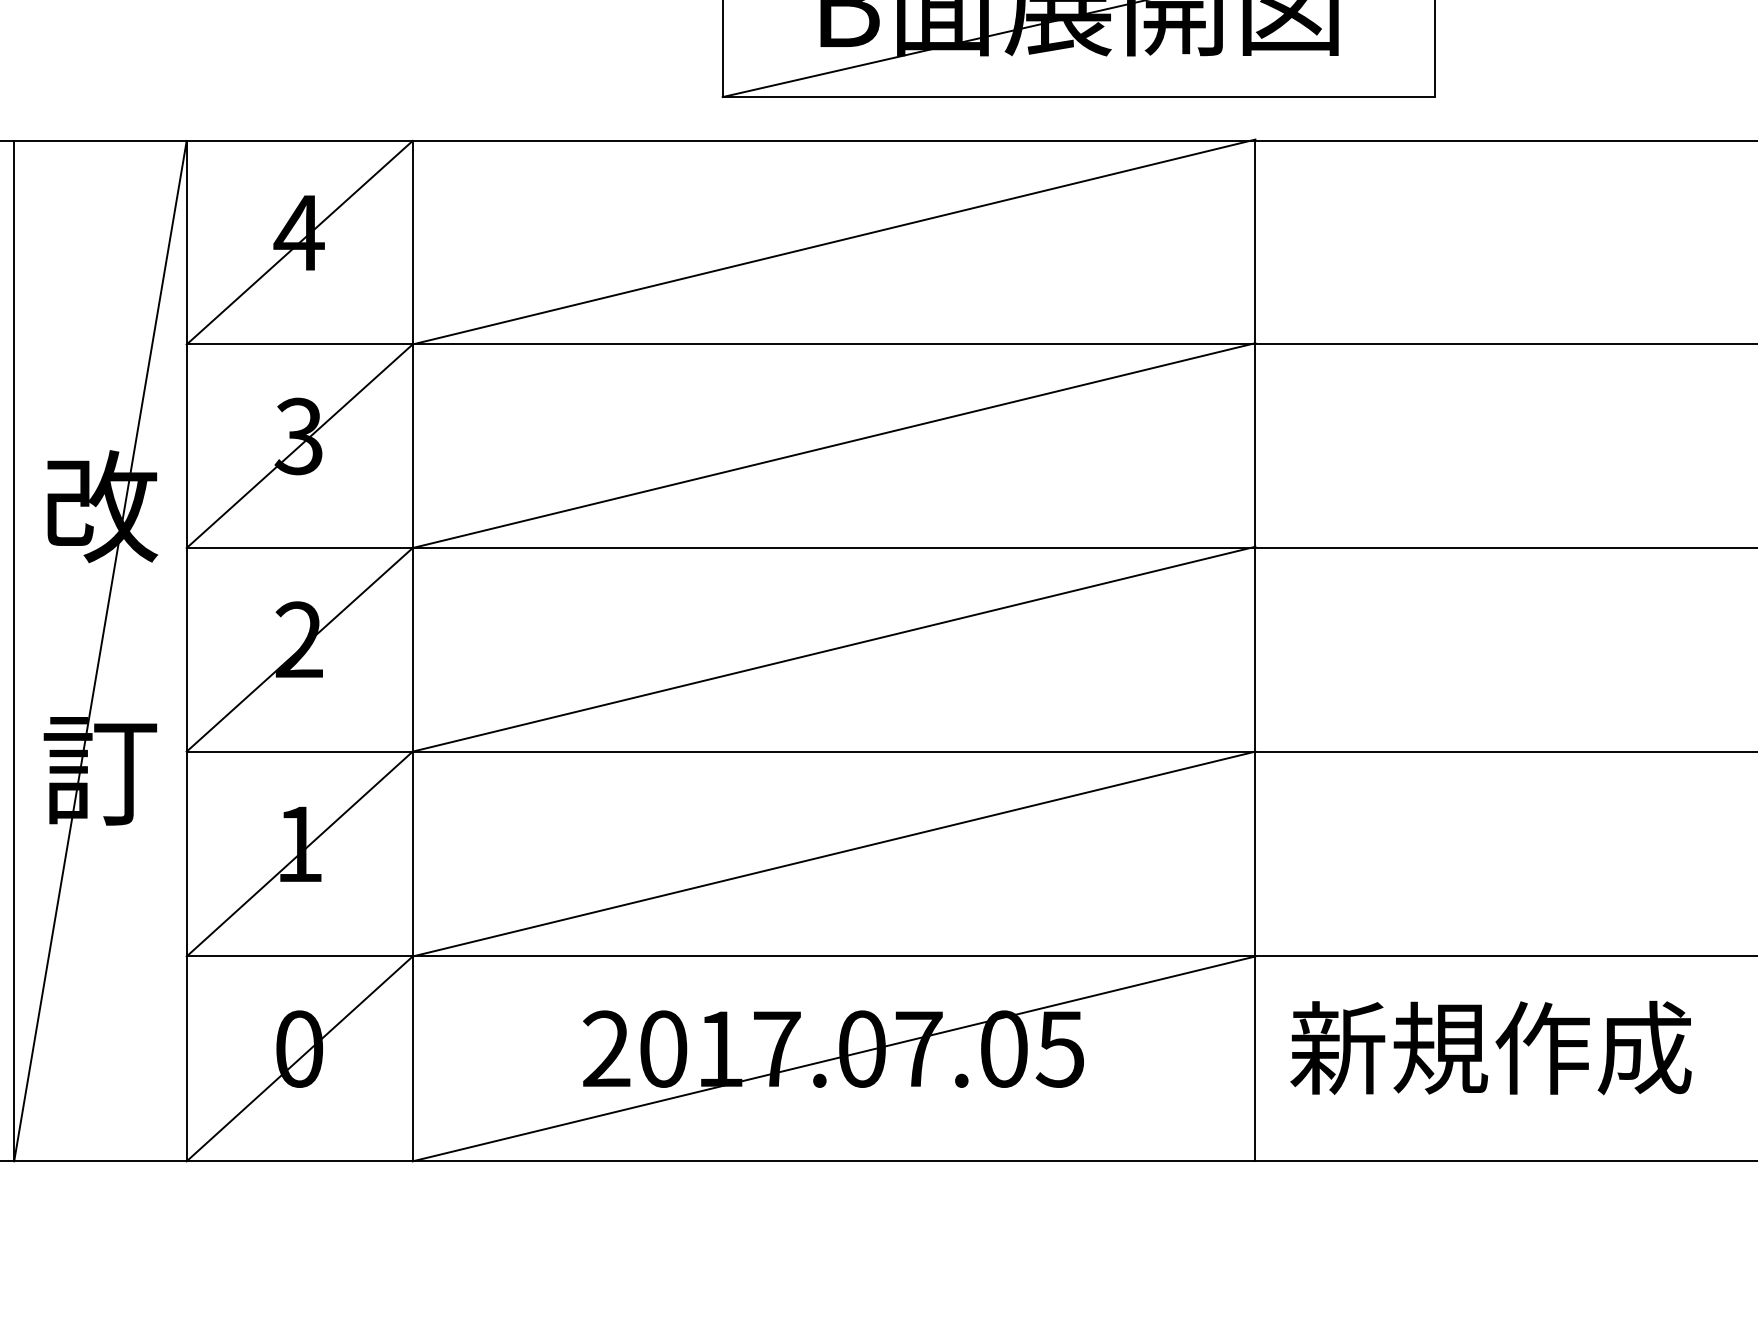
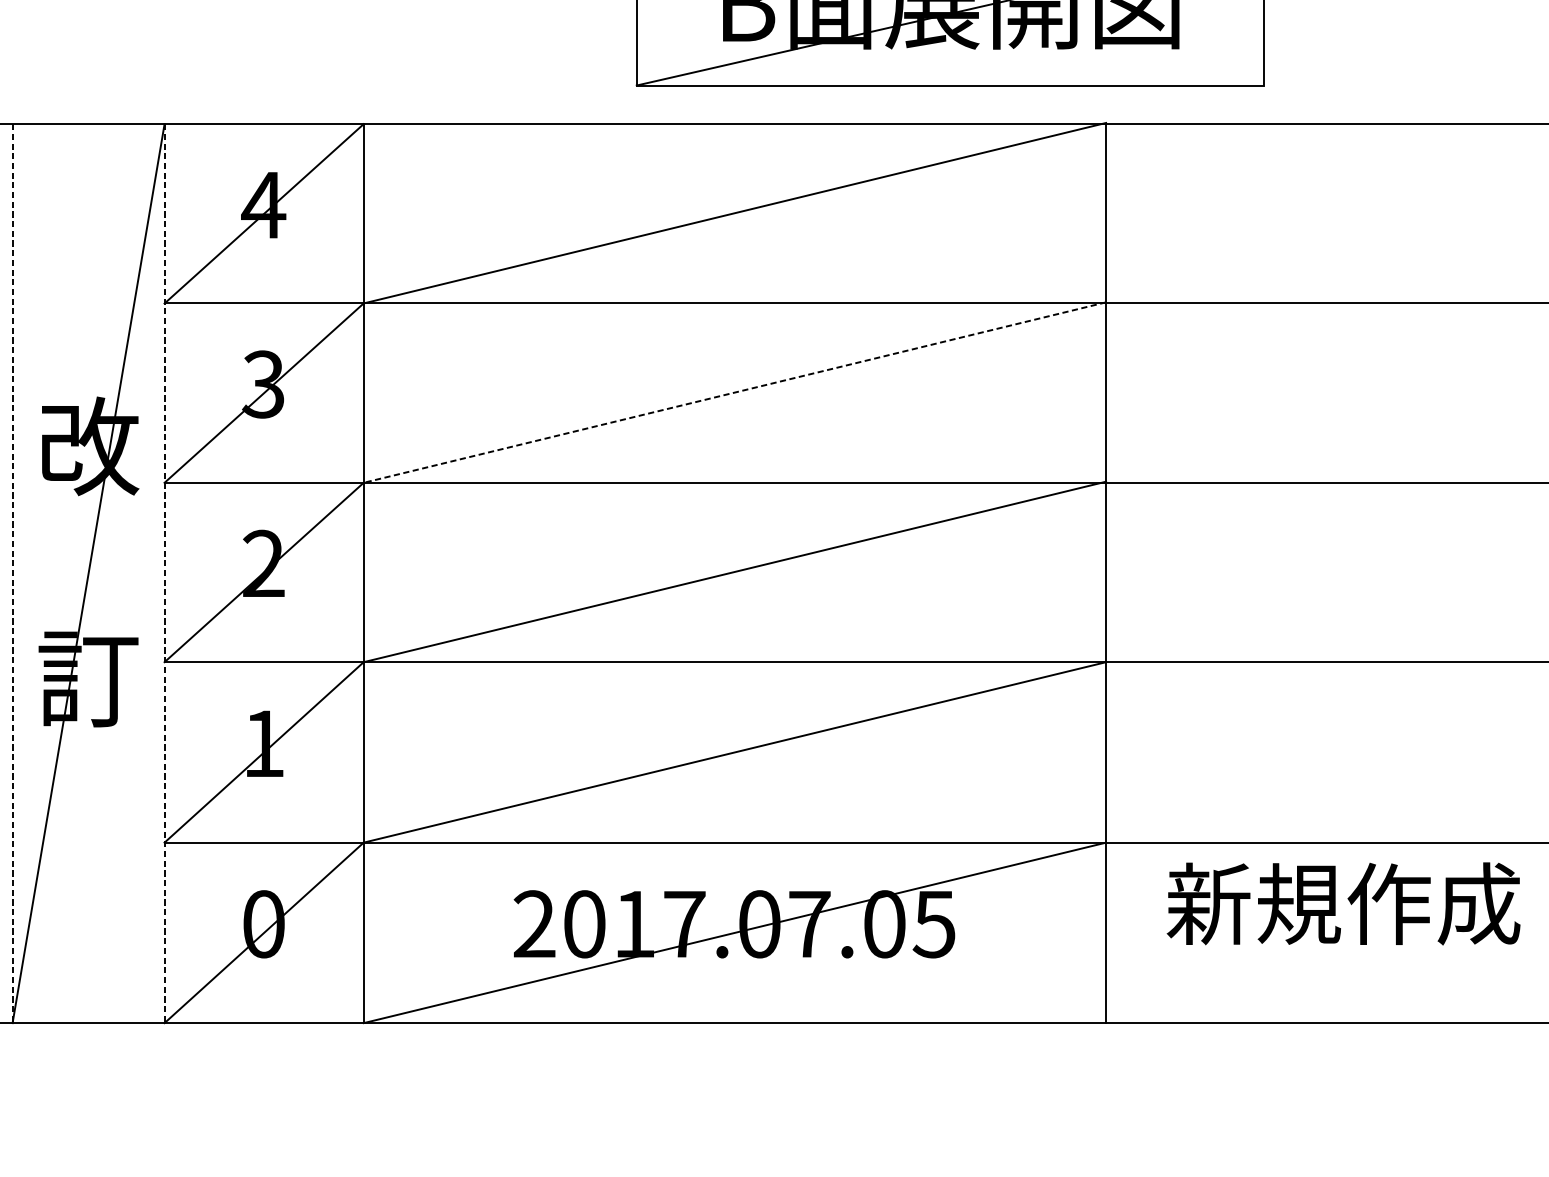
line: (834, 445) -> (735, 392), solid -> dashed
line: (14, 651) -> (12, 573), solid -> dashed
line: (186, 651) -> (164, 573), solid -> dashed
text: (1490, 1048) -> (1343, 904), moved

